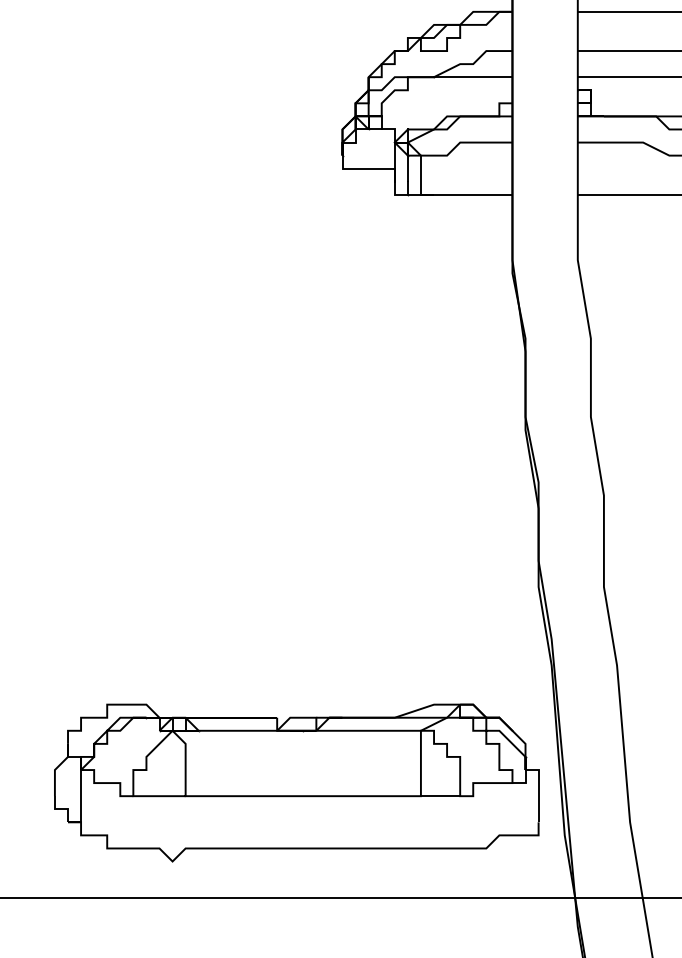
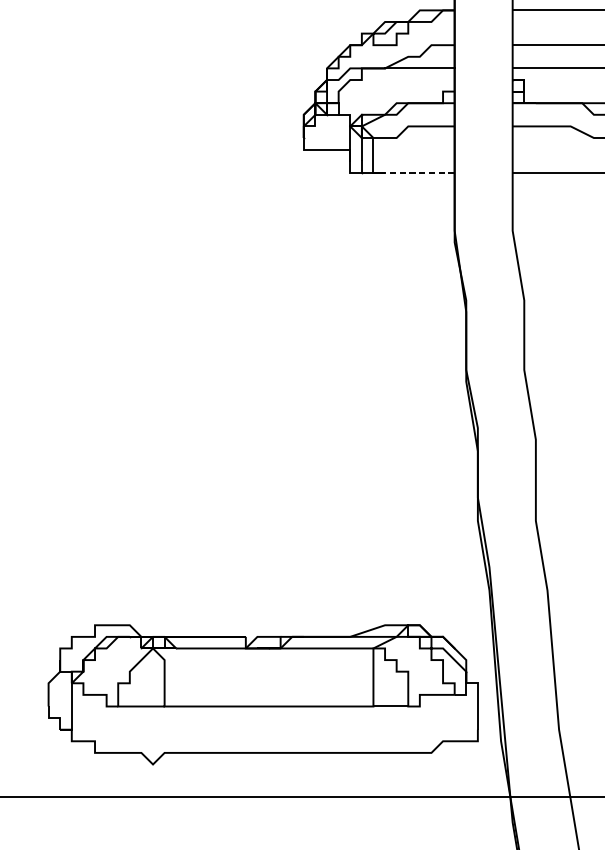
line: (472, 194) -> (419, 172), solid -> dashed

